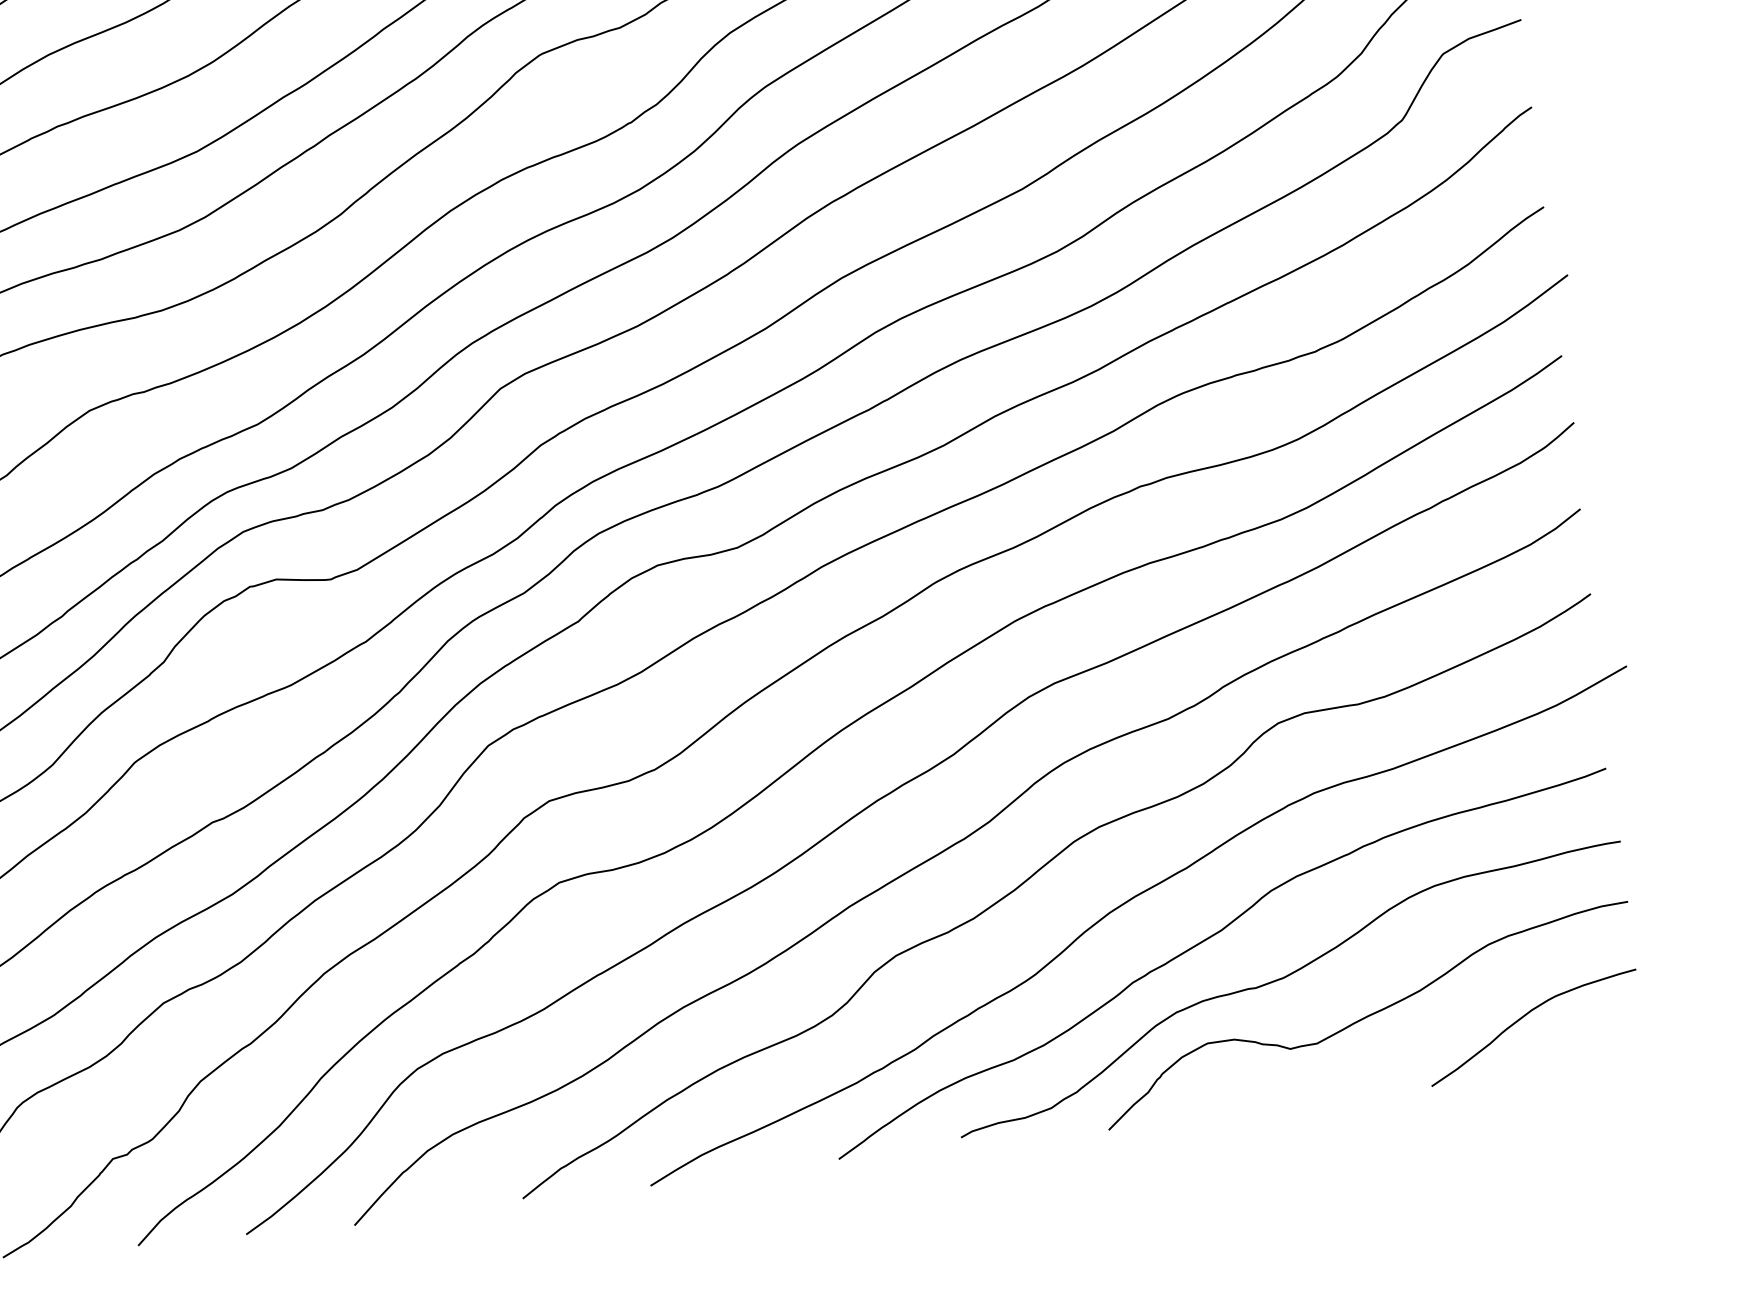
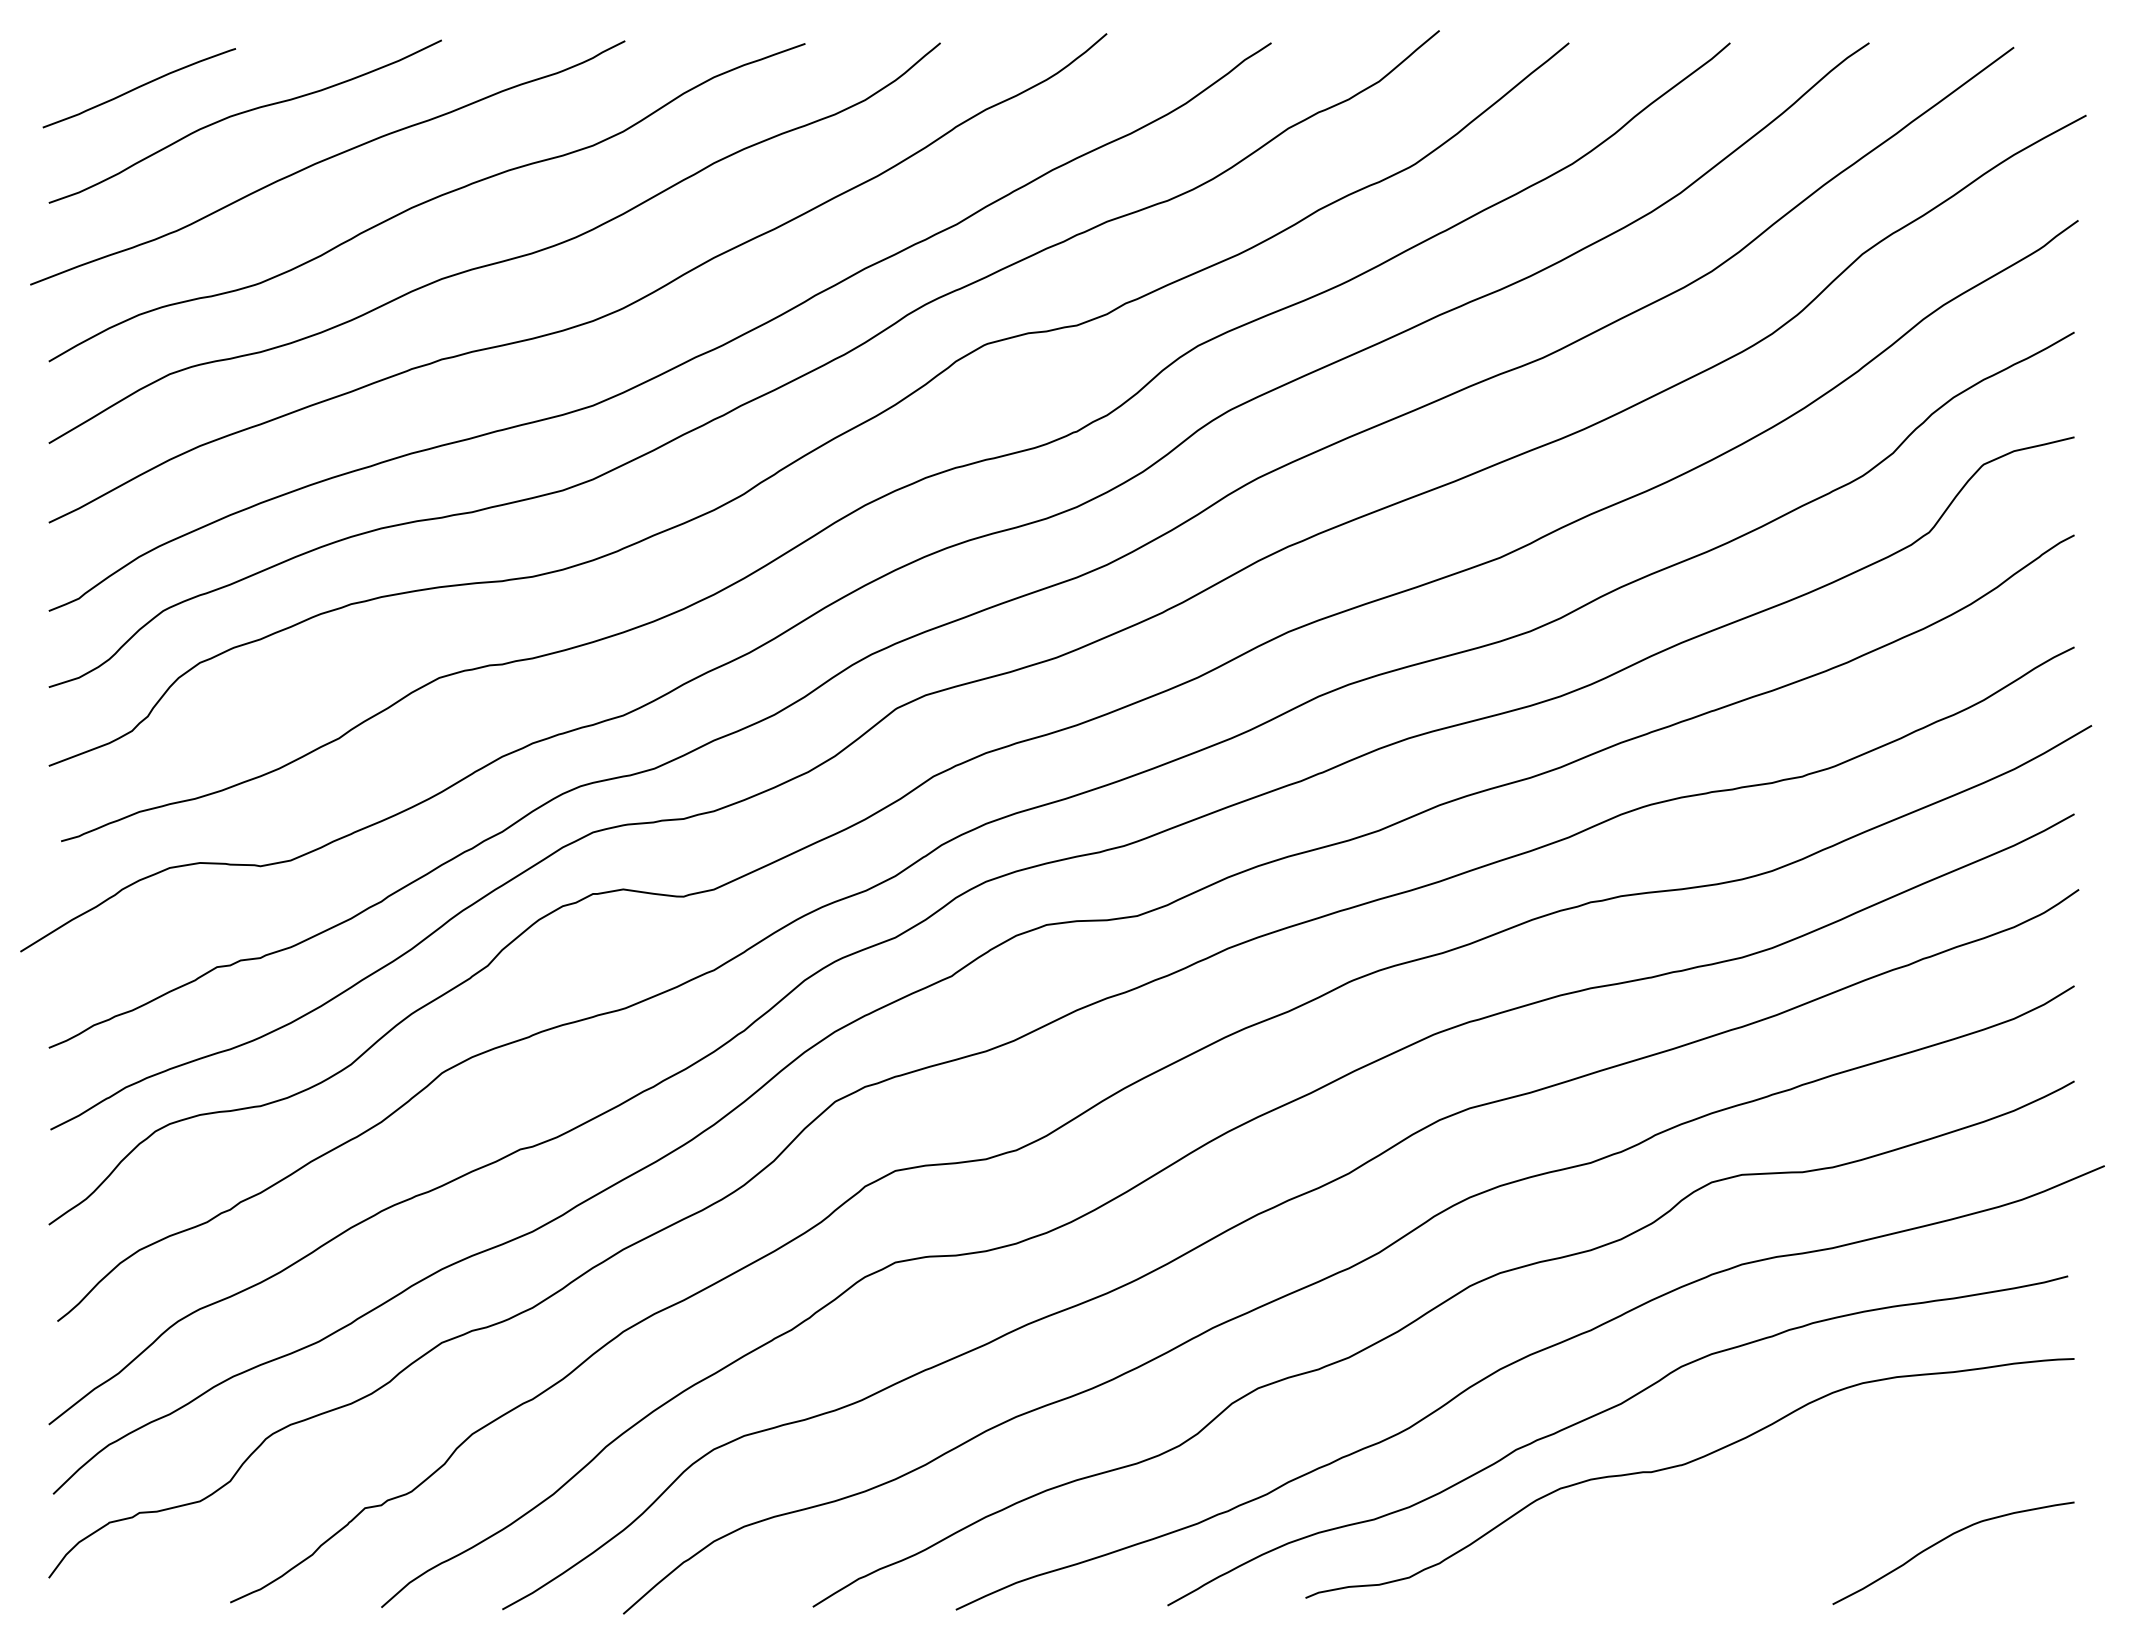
curve: (1367, 1015) -> (1771, 1517), removed

